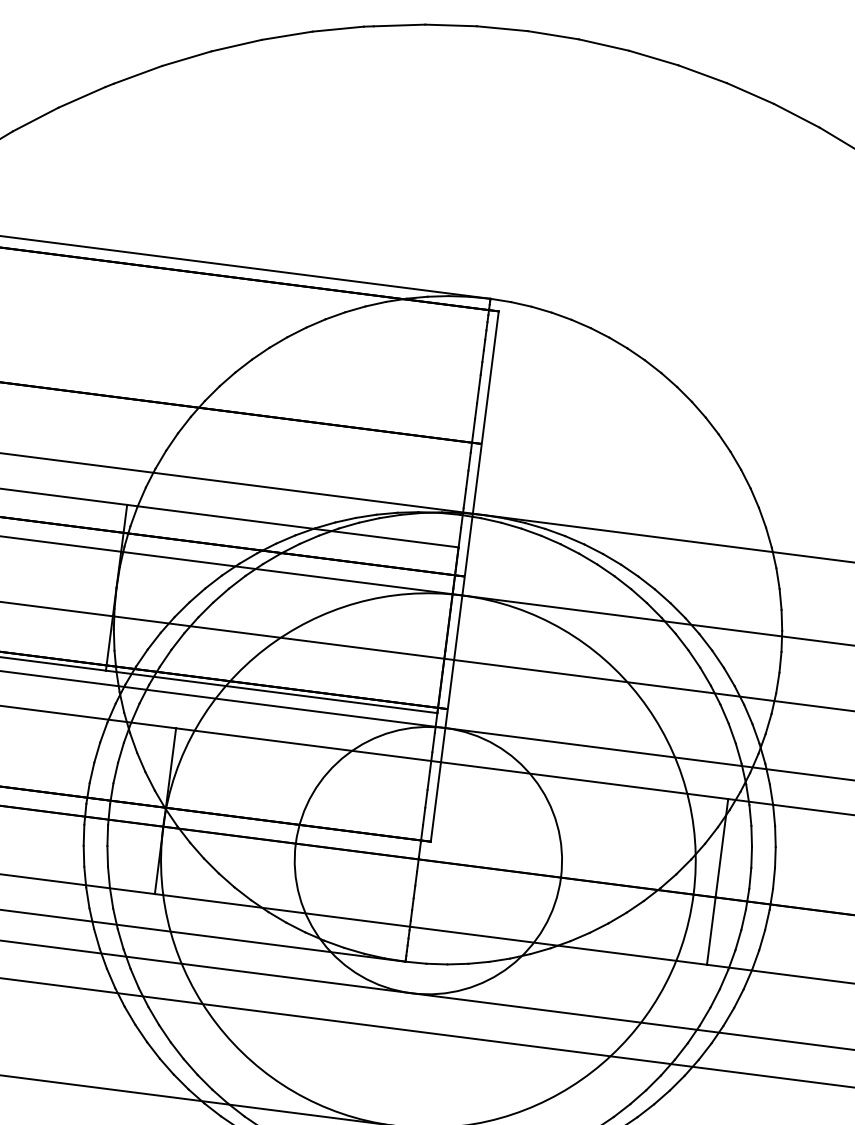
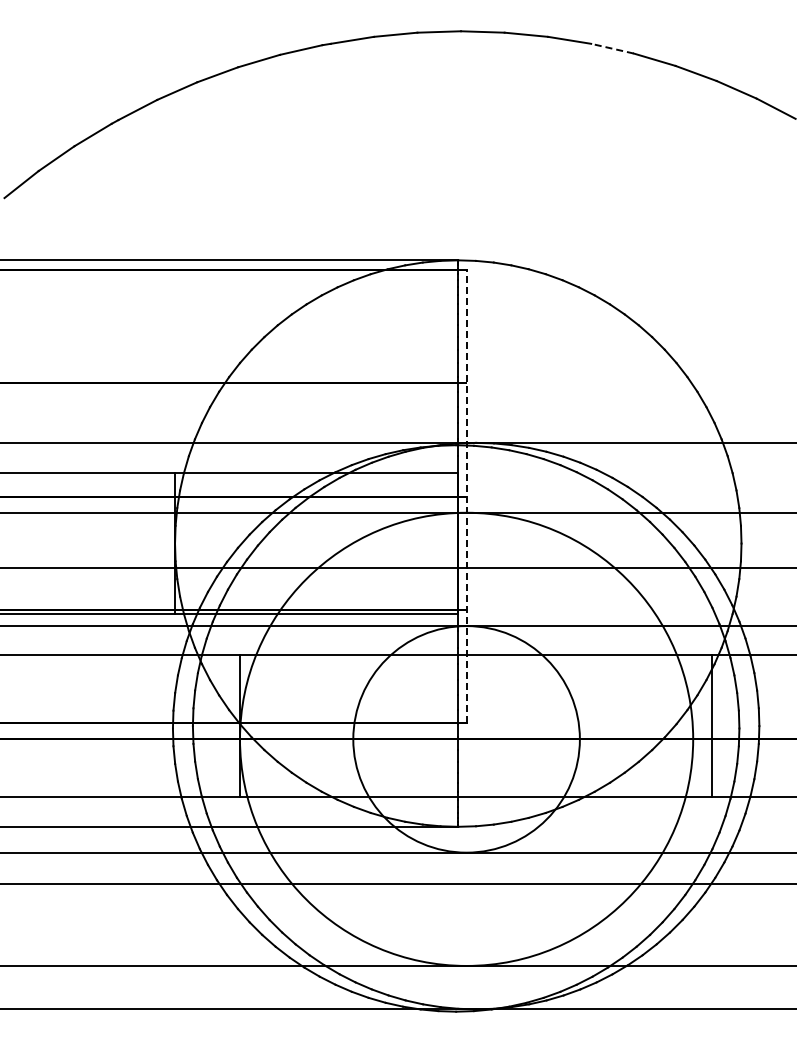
line: (702, 74) -> (612, 48), solid -> dashed
line: (464, 576) -> (466, 496), solid -> dashed

